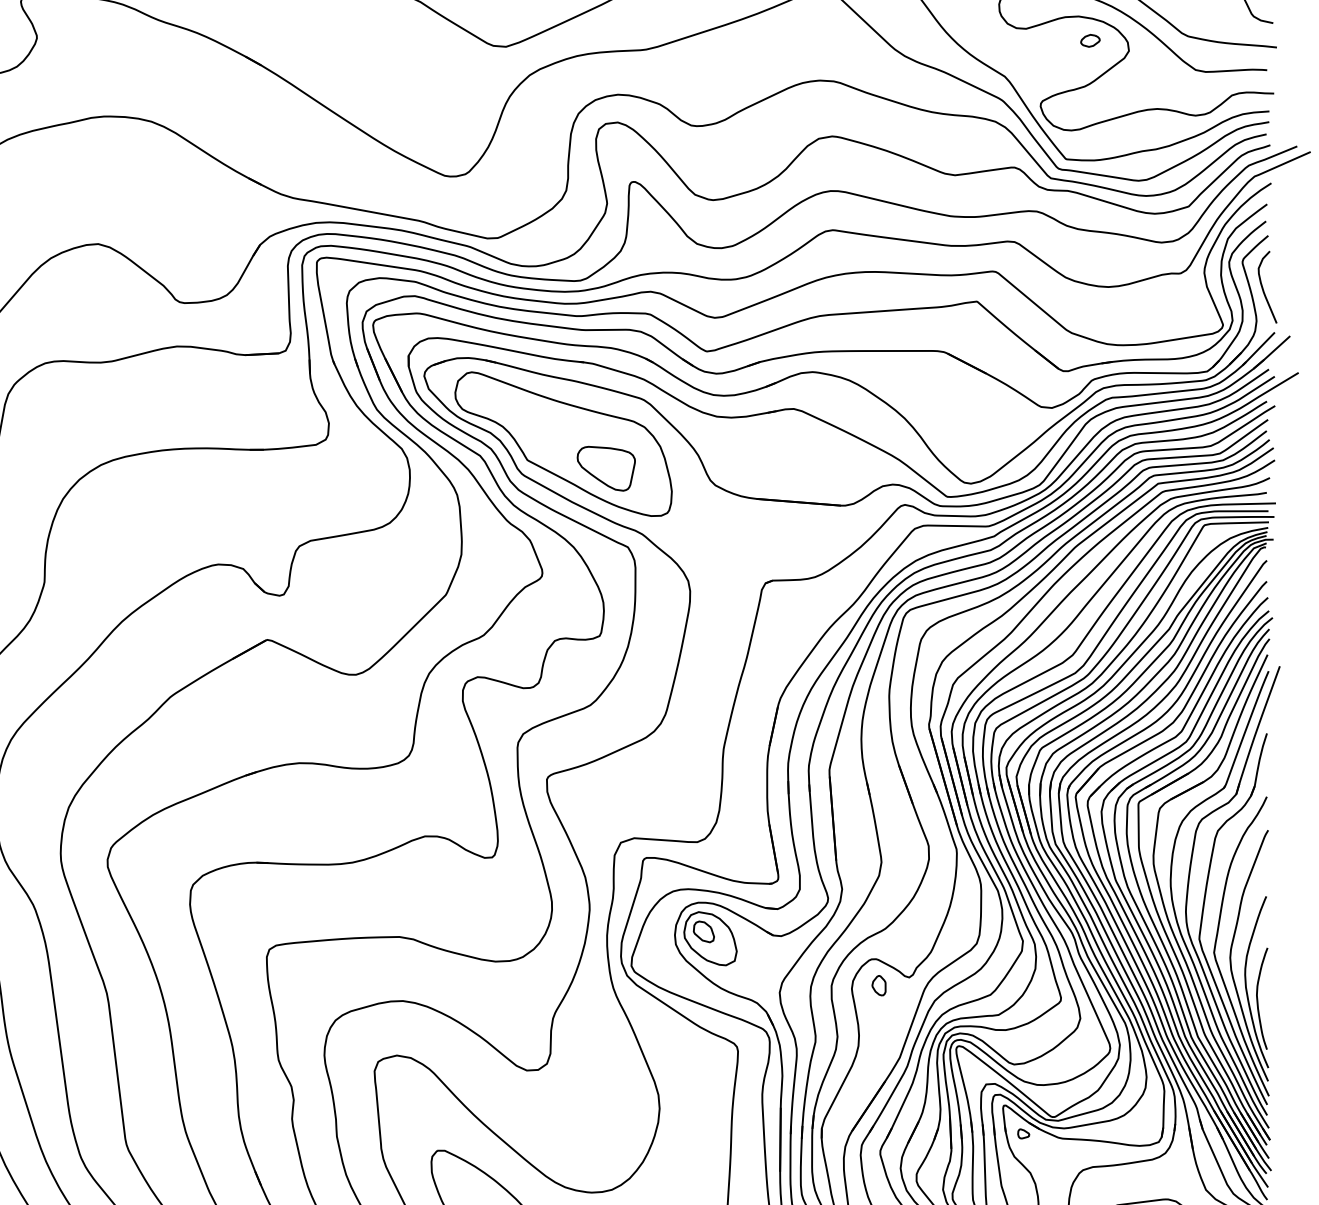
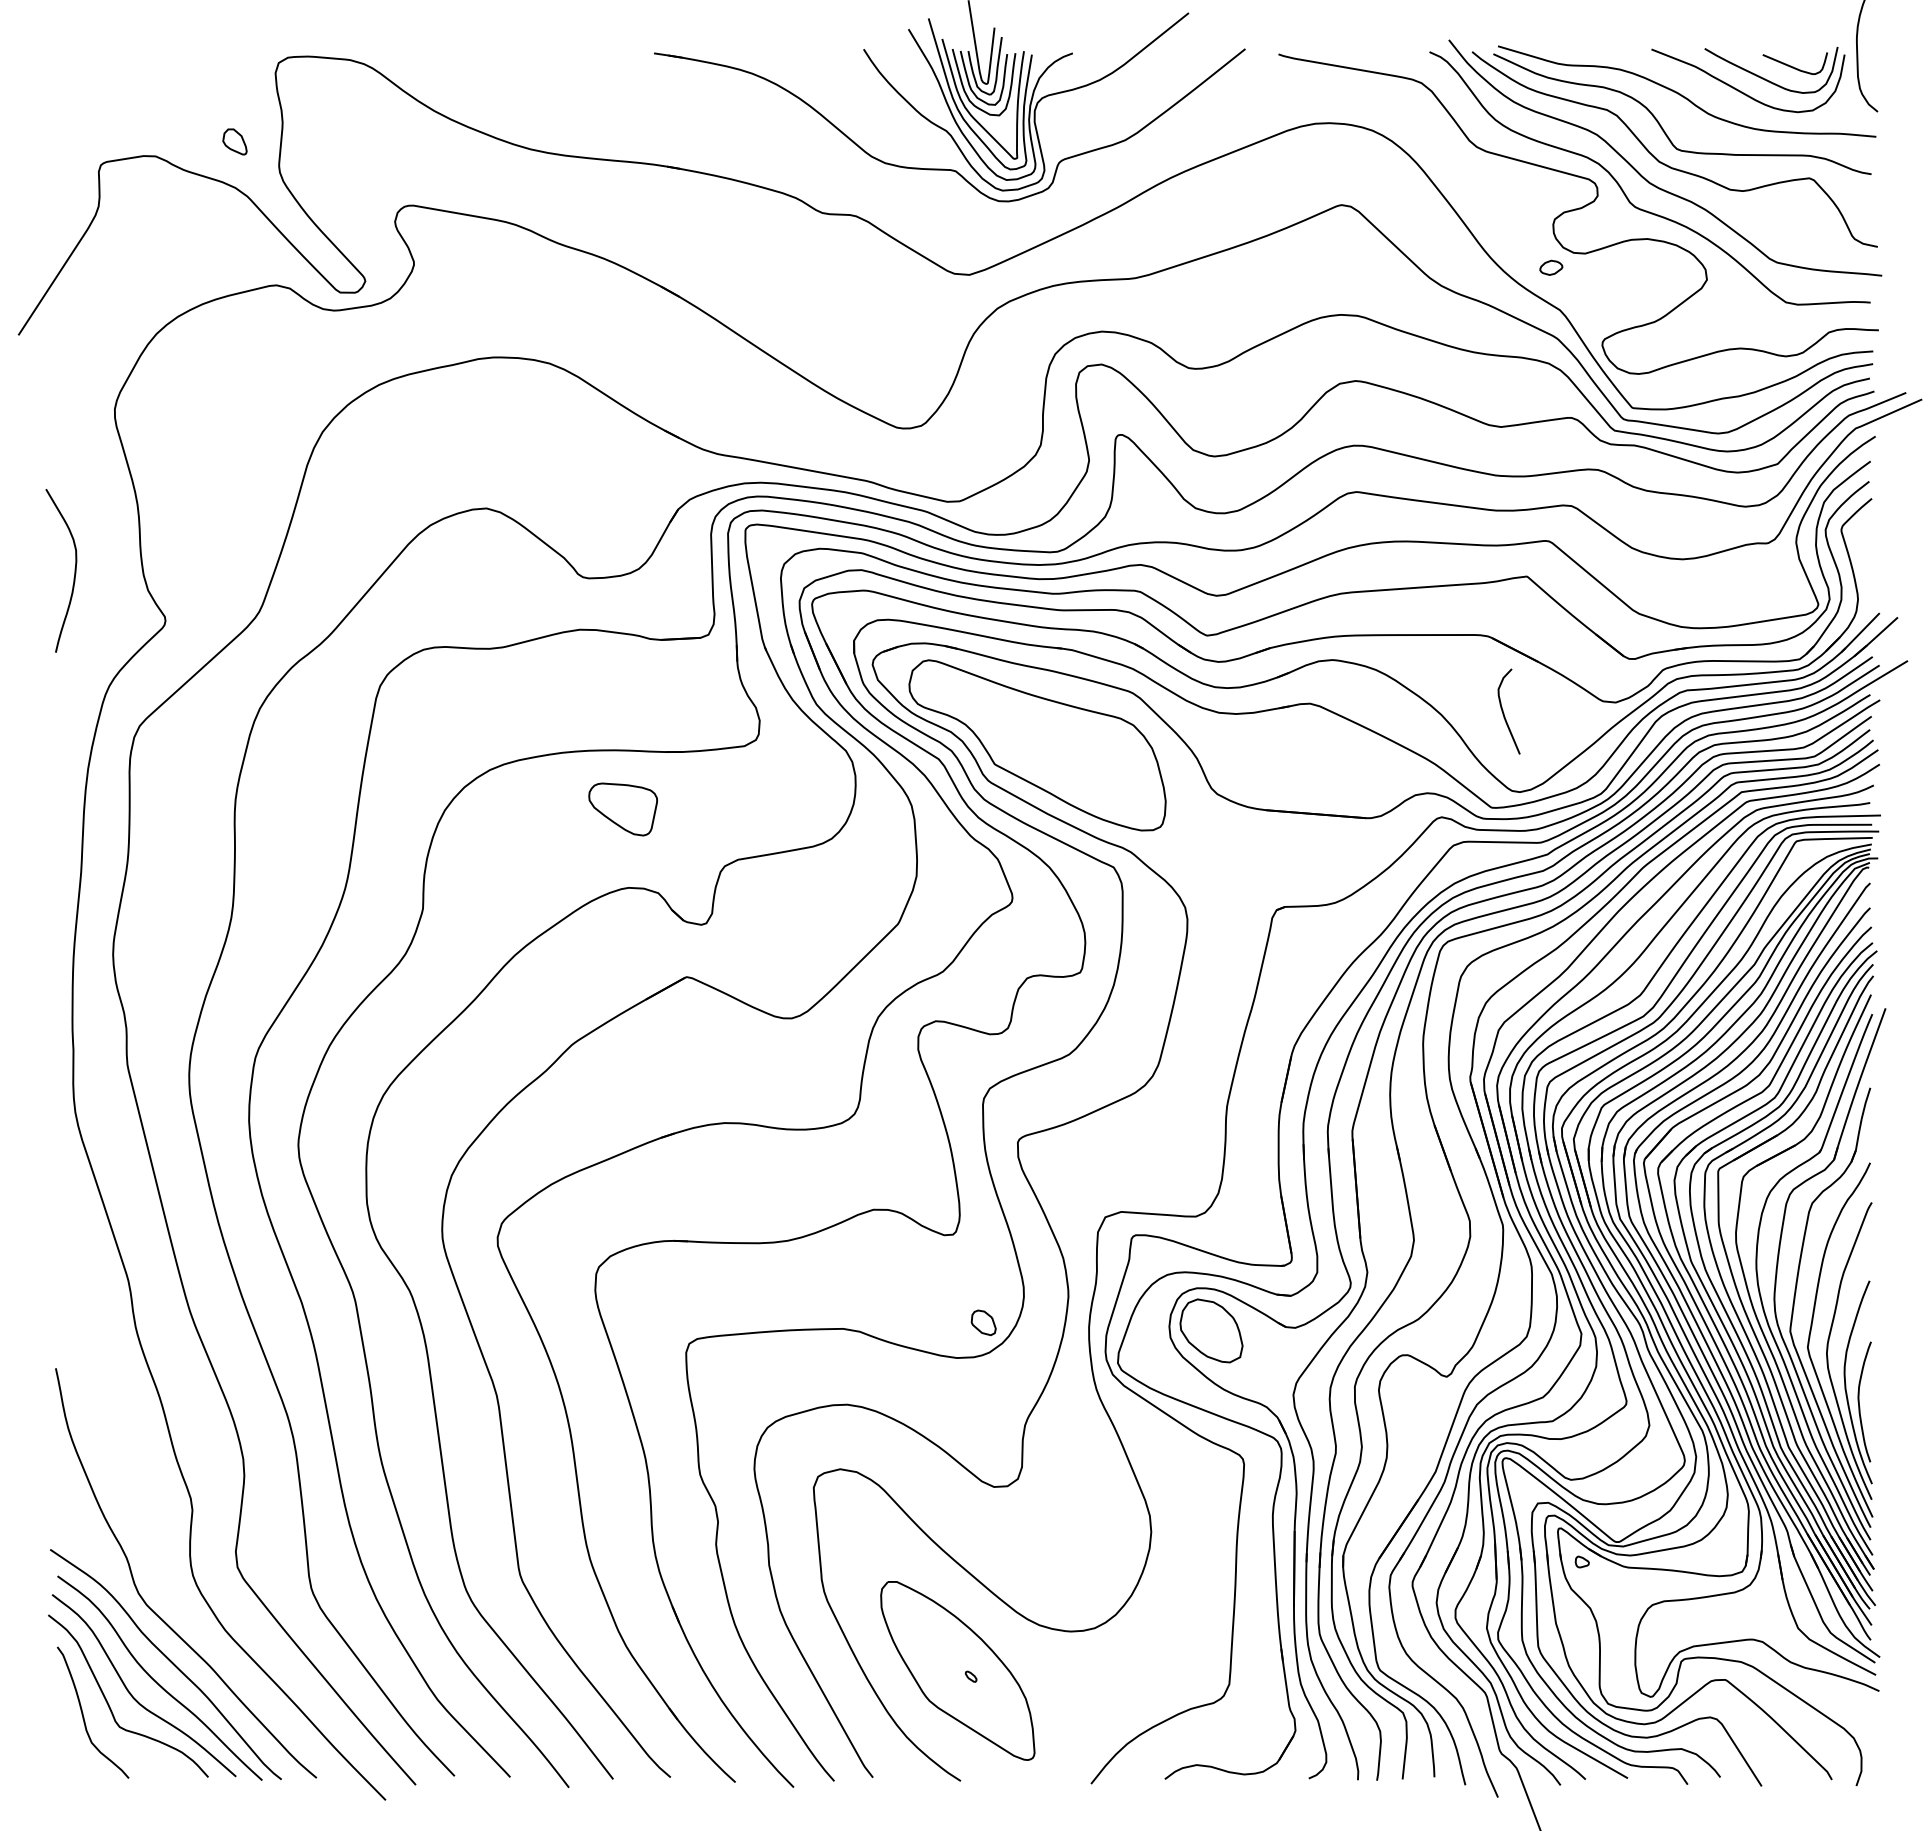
part: (1090, 40) -> (1551, 267), moved
curve: (1263, 288) -> (1504, 713), moved
part: (606, 468) -> (623, 809), moved
part: (703, 931) -> (983, 1322), moved
part: (878, 985) -> (1410, 1386), removed

